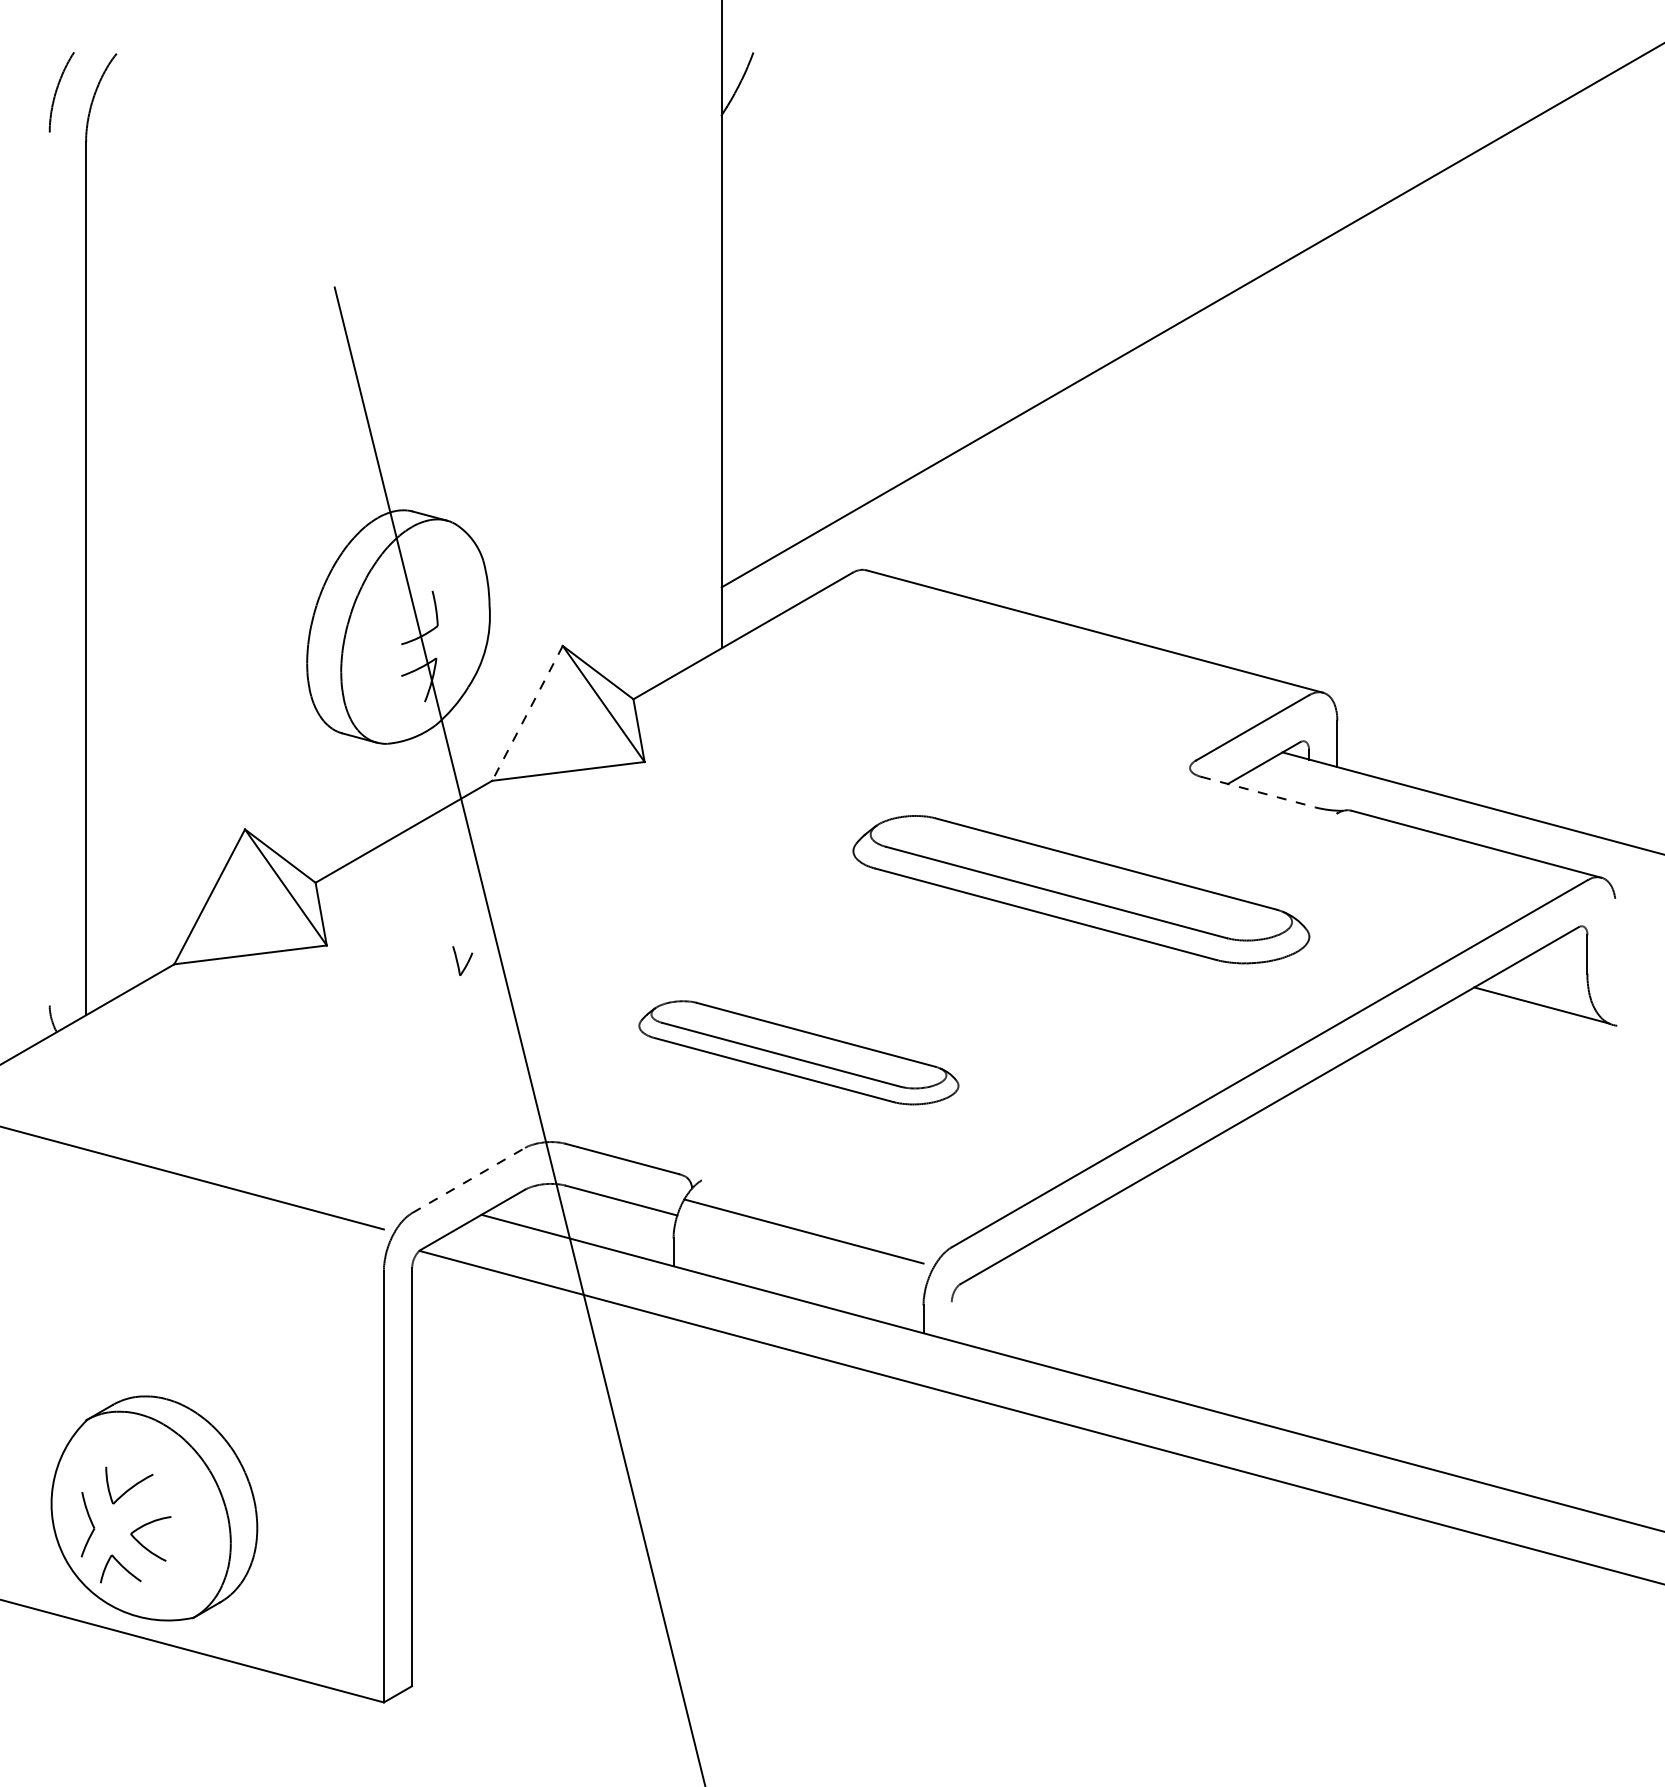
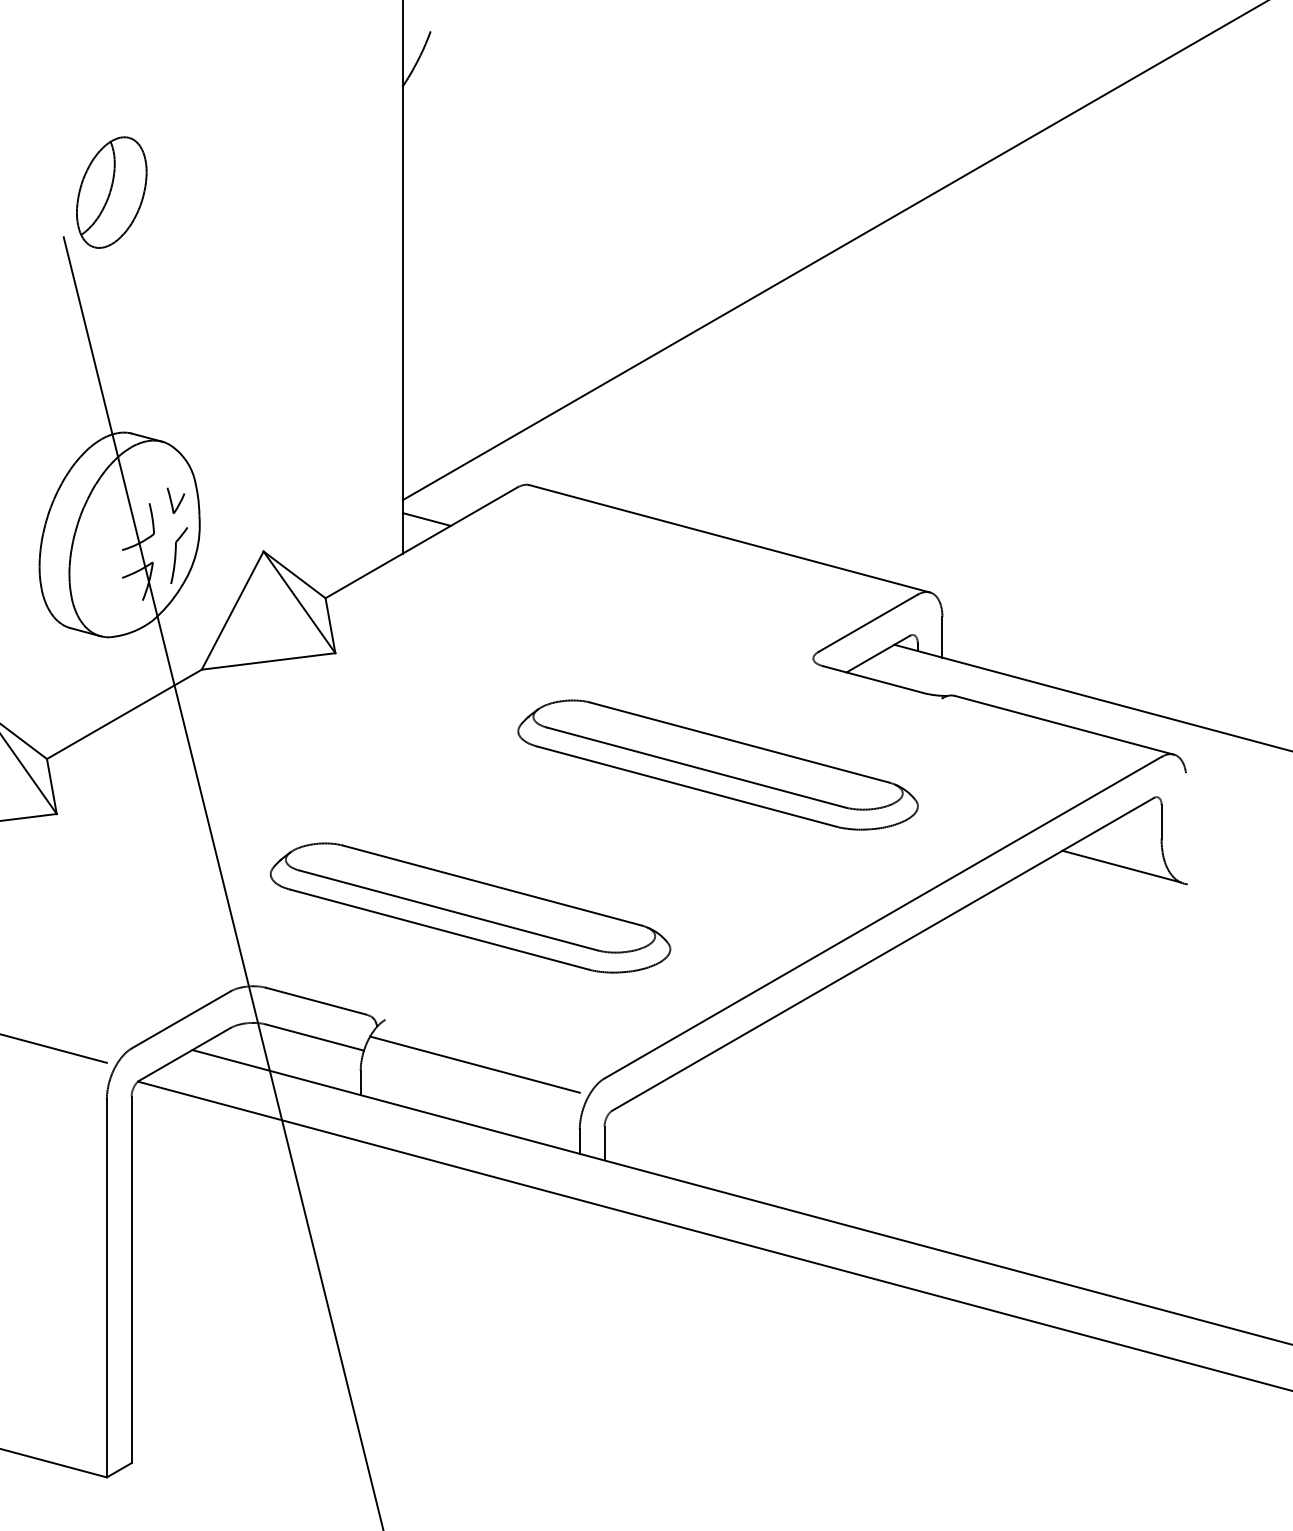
part: (389, 236) -> (111, 192), added
line: (748, 609) -> (426, 519), added
part: (466, 650) -> (179, 555), added
line: (527, 713) -> (232, 610), dashed -> solid
line: (1257, 792) -> (872, 679), dashed -> solid
part: (462, 960) -> (175, 500), moved
part: (798, 1052) -> (470, 907), size x1.43
line: (469, 1180) -> (181, 1019), dashed -> solid
line: (951, 1321) -> (604, 1143), added

